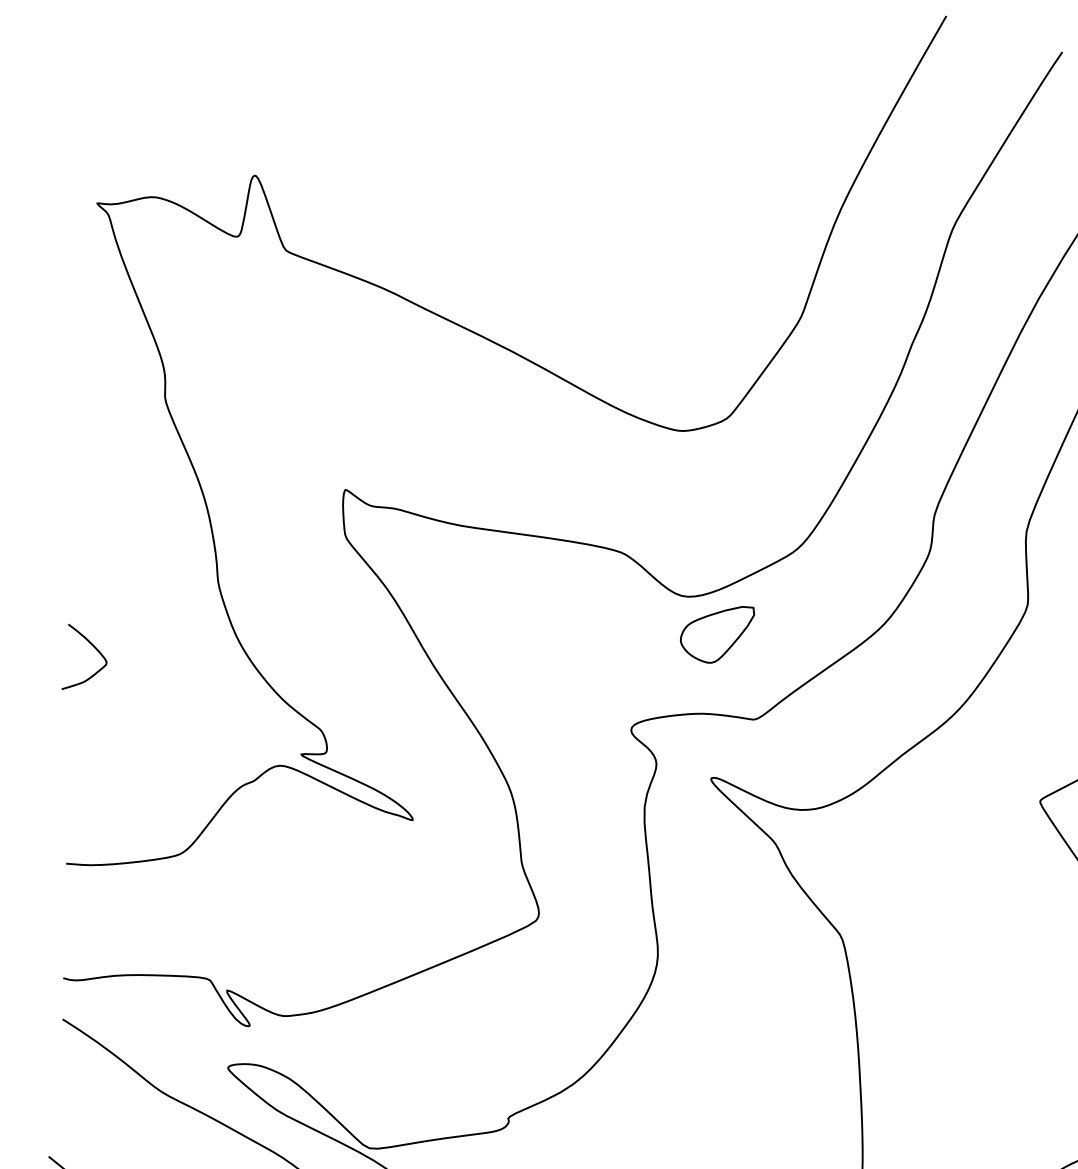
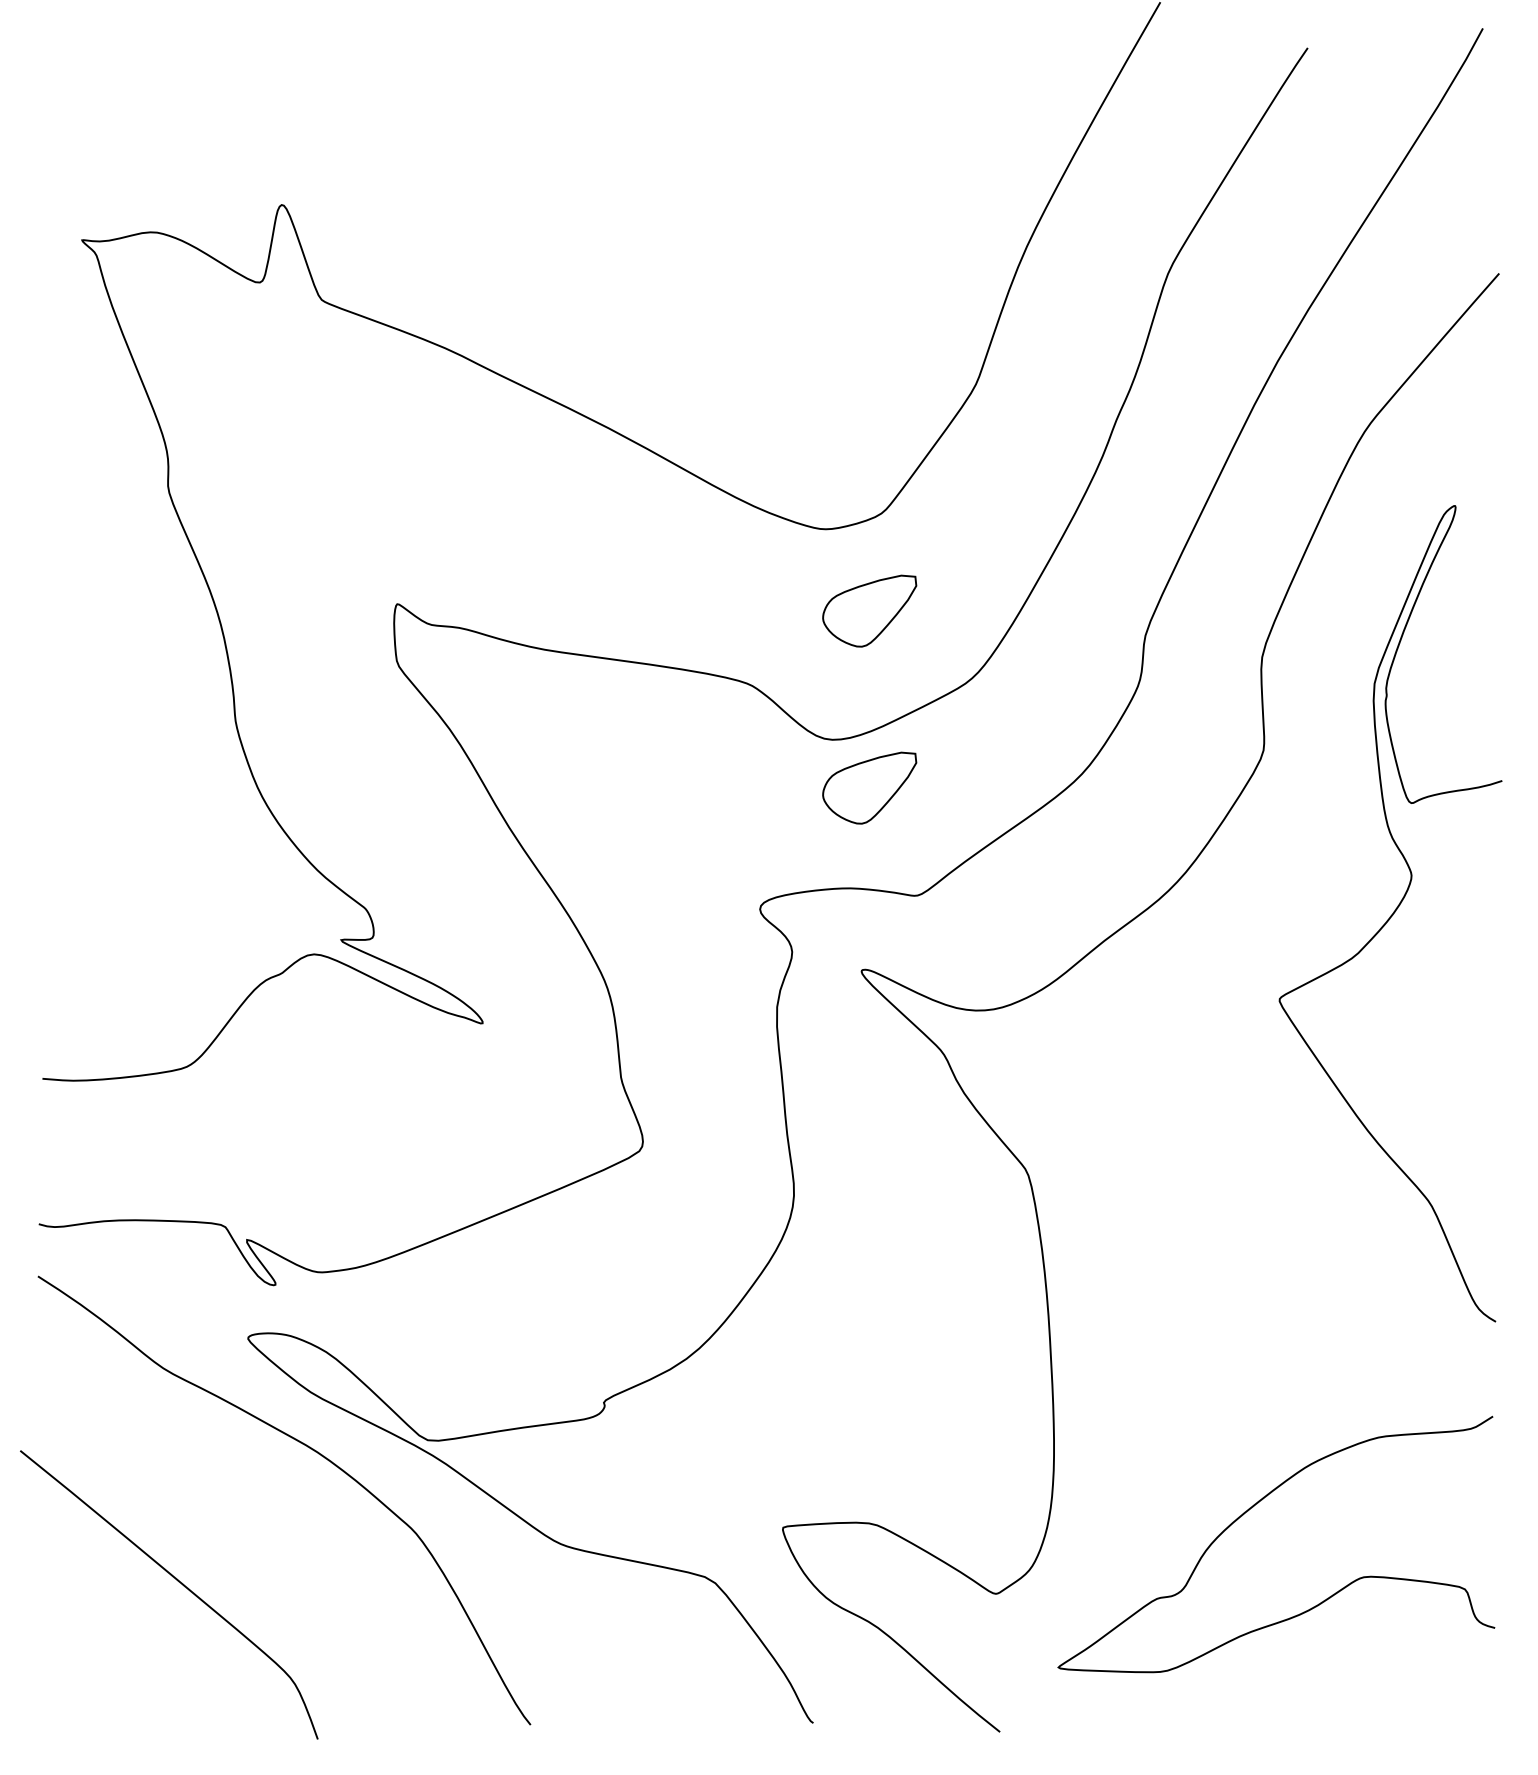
part: (717, 494) -> (869, 610), added
curve: (93, 646) -> (77, 803), removed

